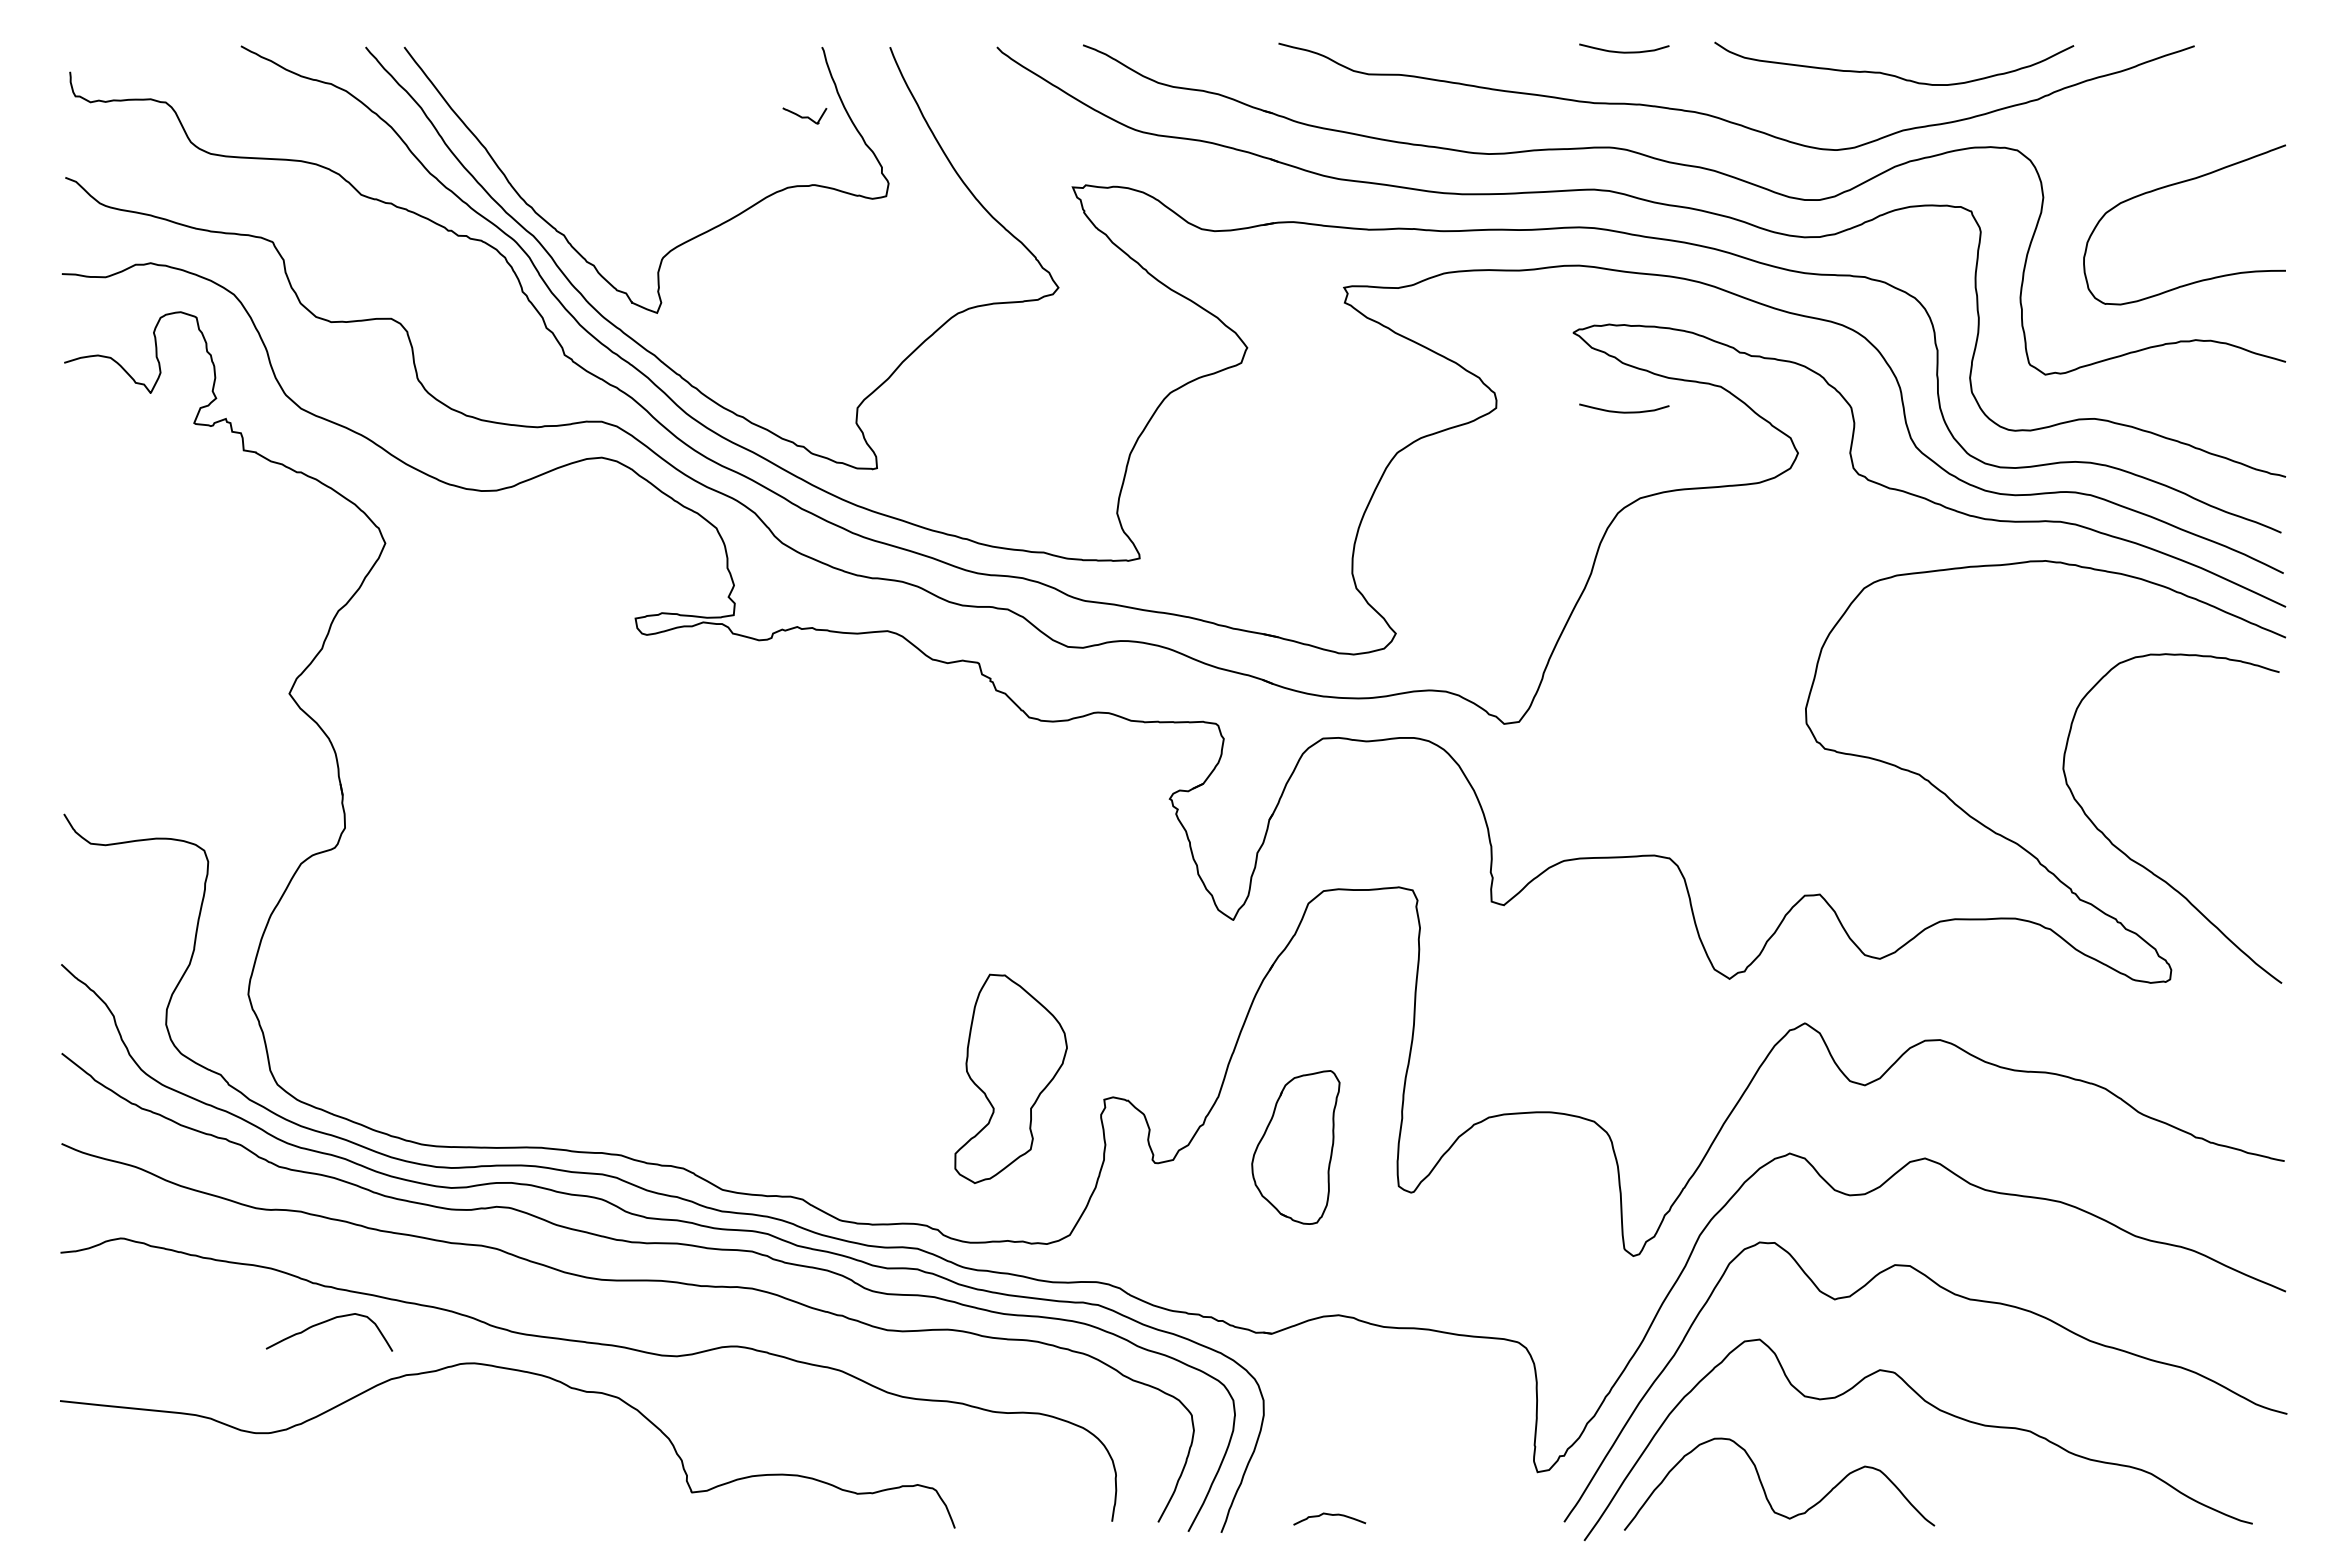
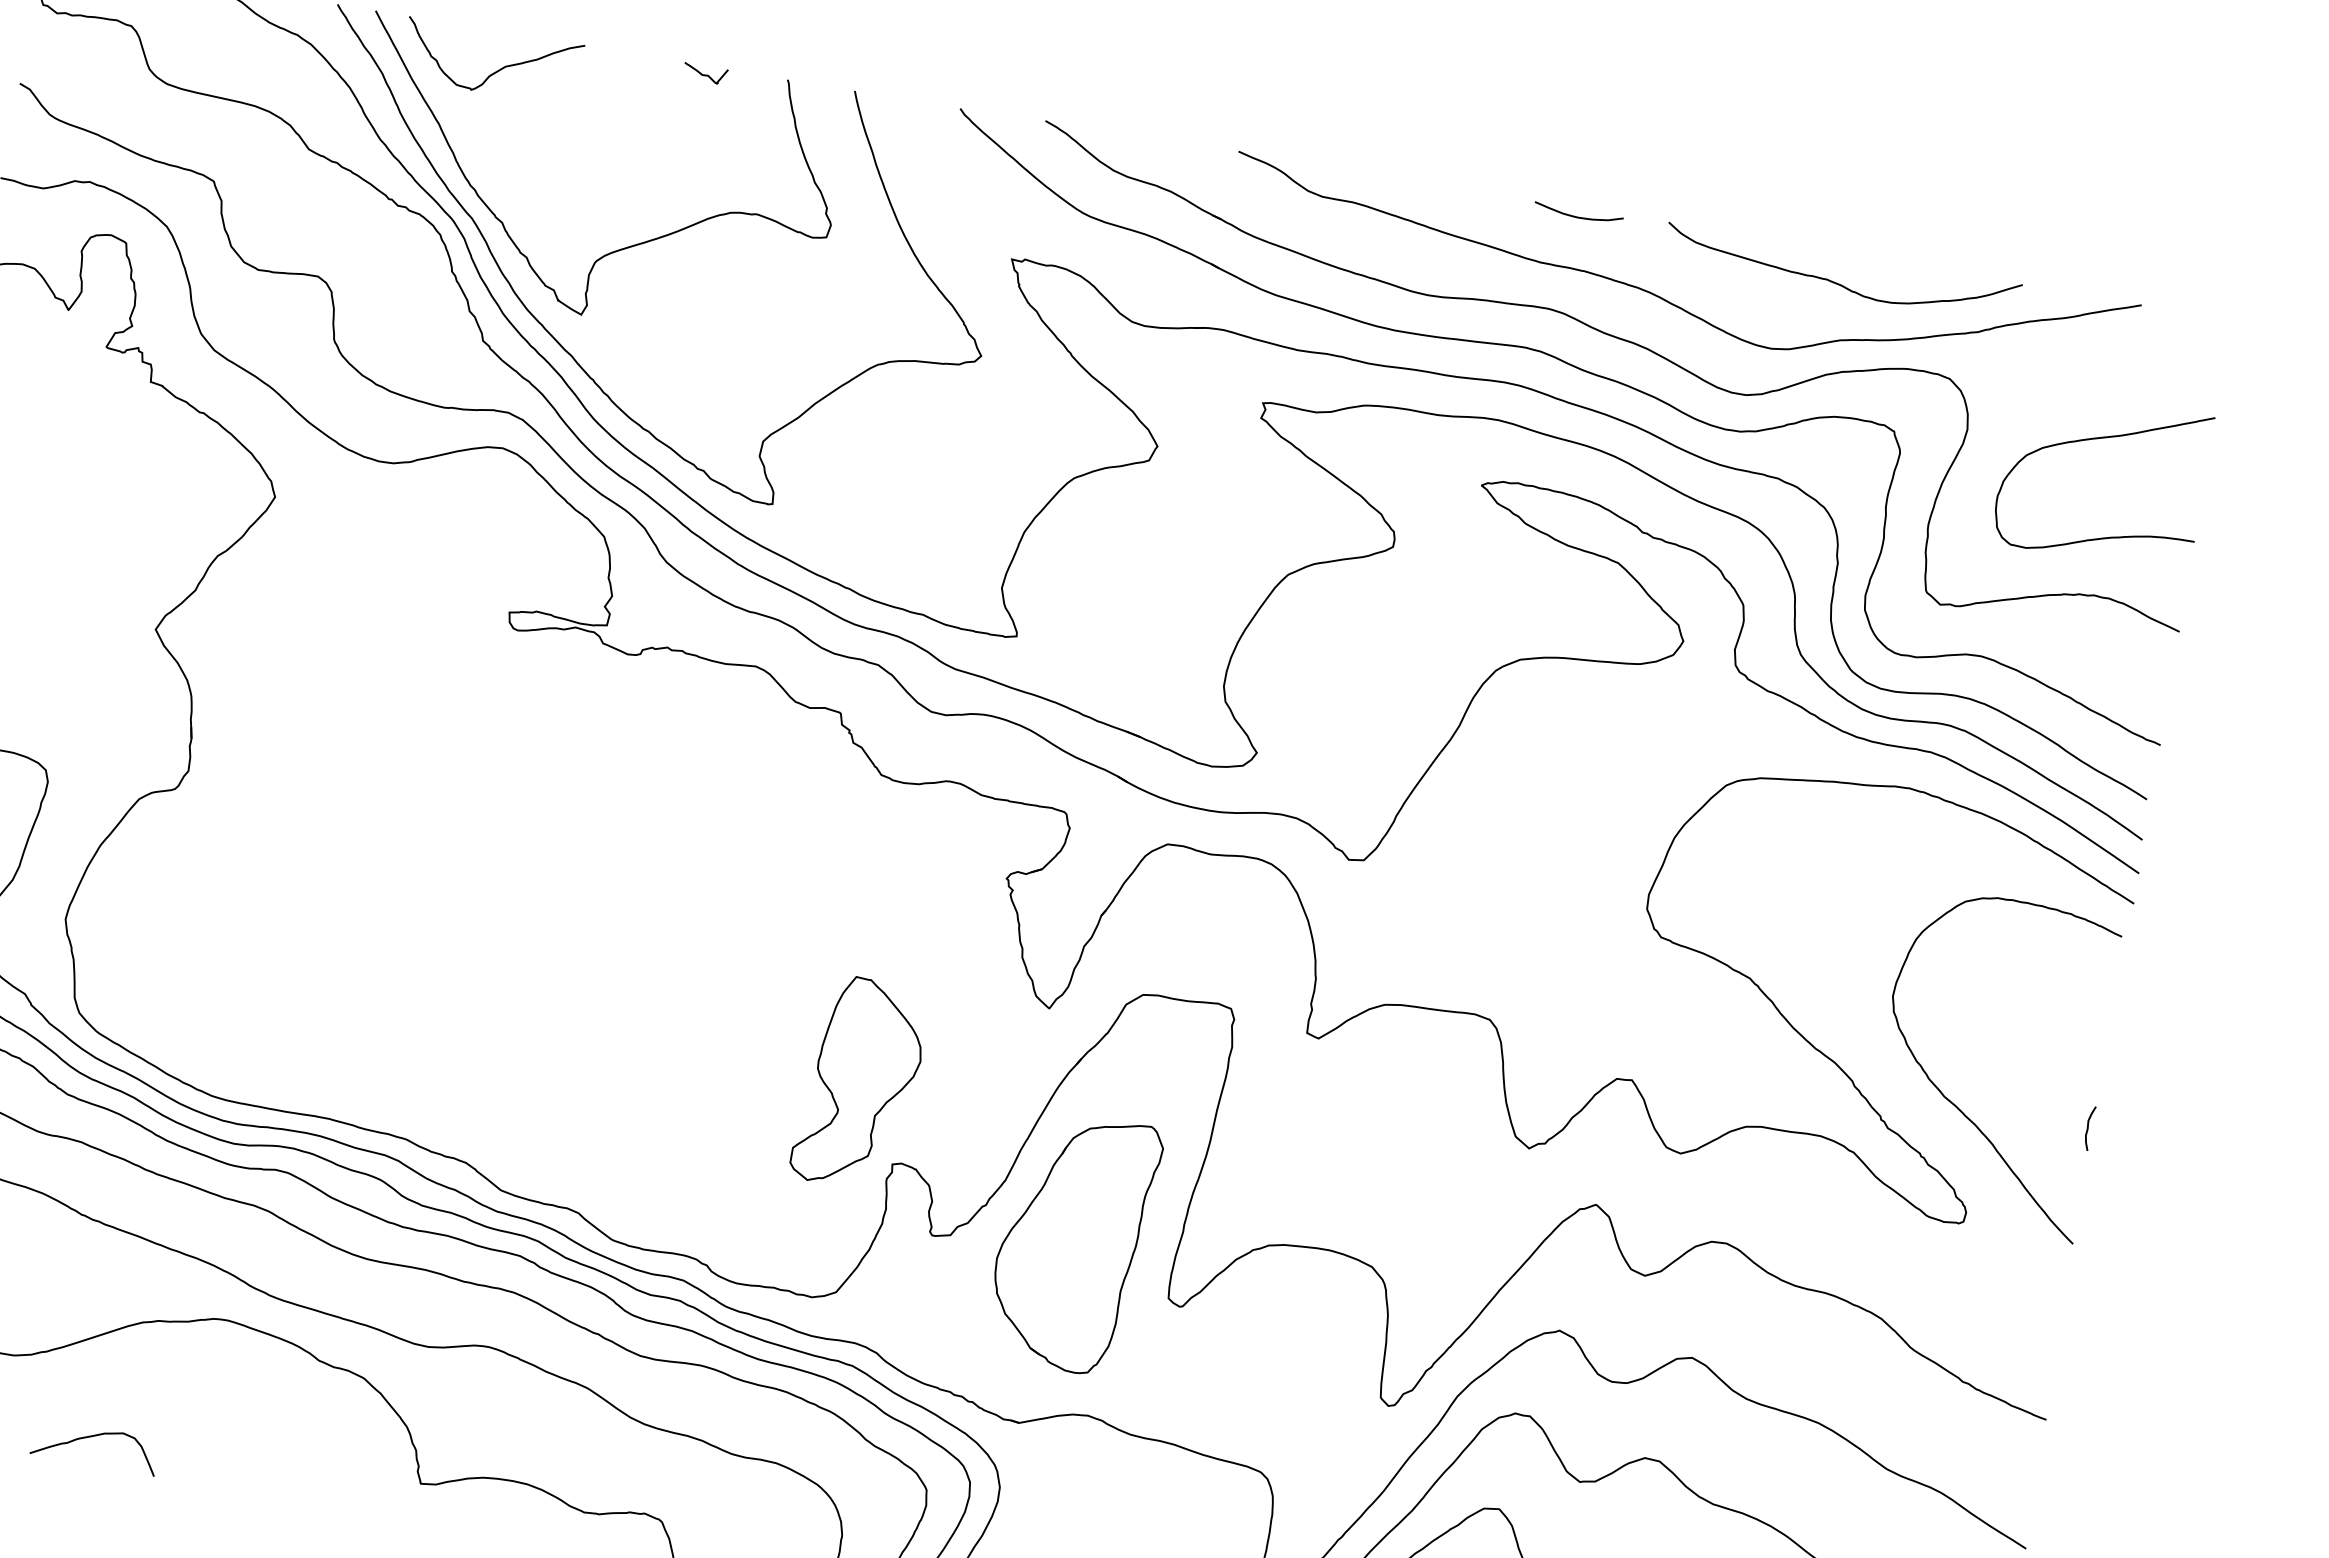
curve: (534, 85) -> (497, 70), added
curve: (804, 116) -> (704, 74), moved
curve: (1624, 411) -> (1519, 571), removed
curve: (2278, 866) -> (2089, 1128), added
part: (1010, 1078) -> (859, 1082), moved
part: (1295, 1147) -> (1073, 1243), size x1.67
curve: (326, 1322) -> (93, 1437), moved

